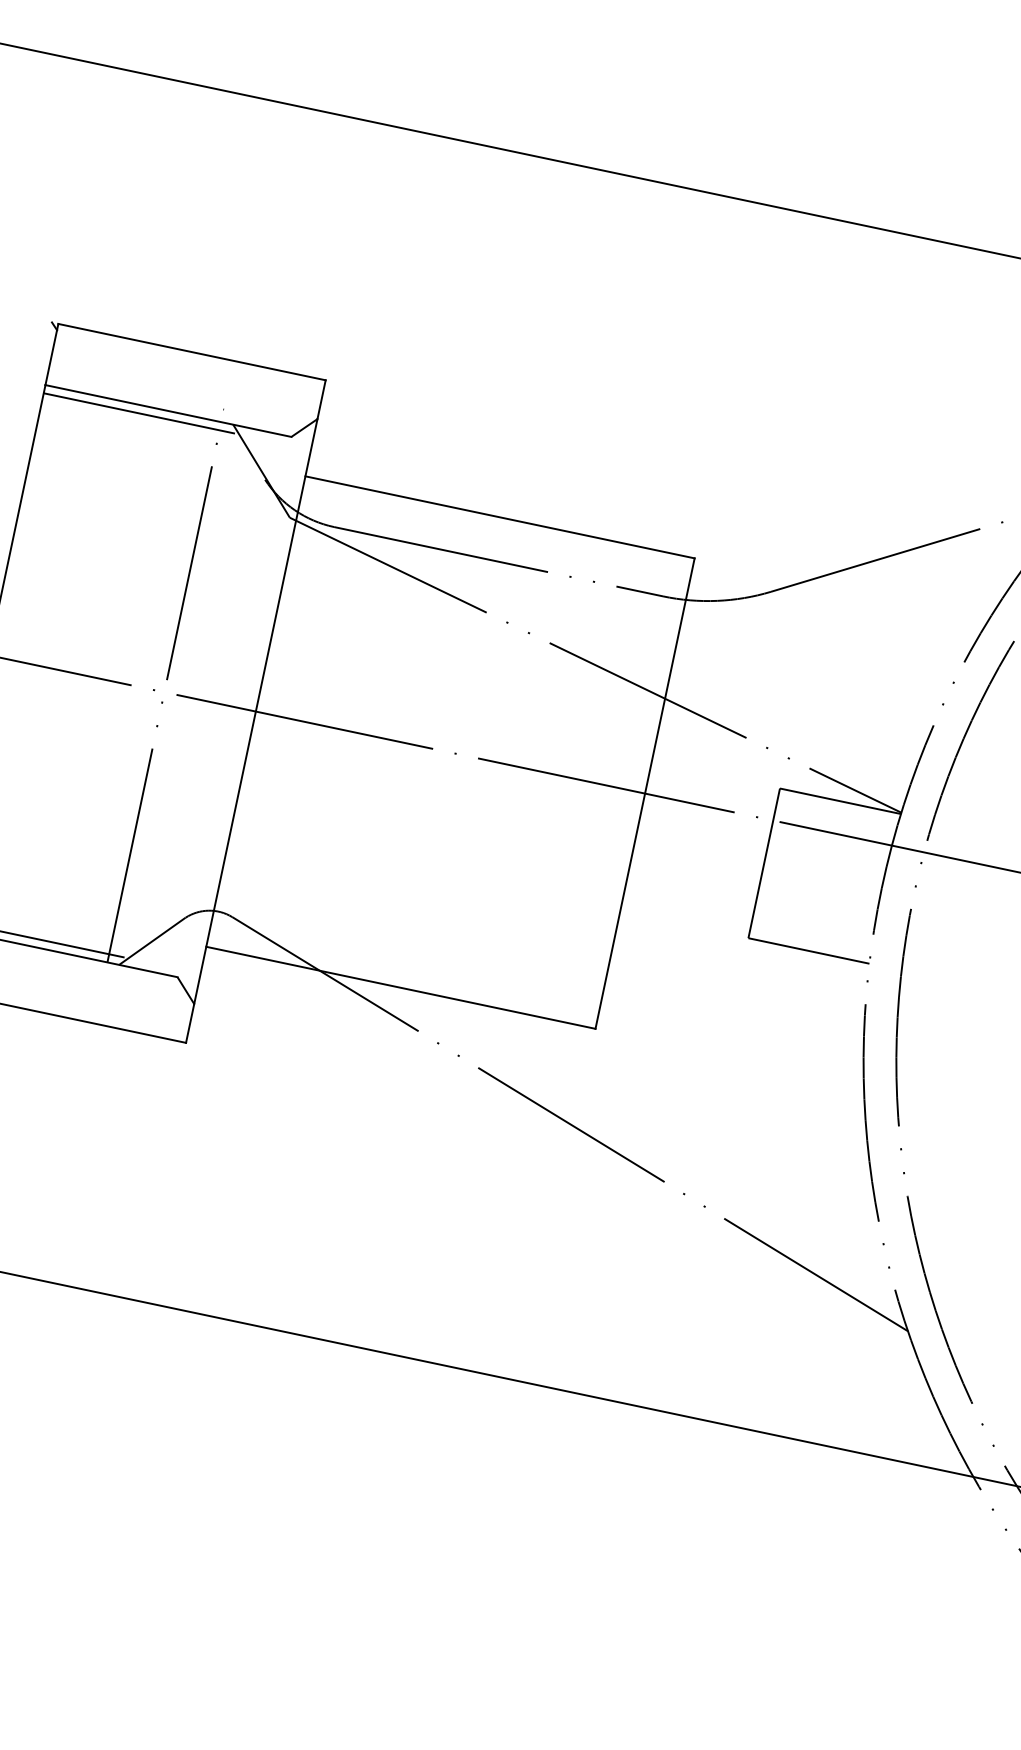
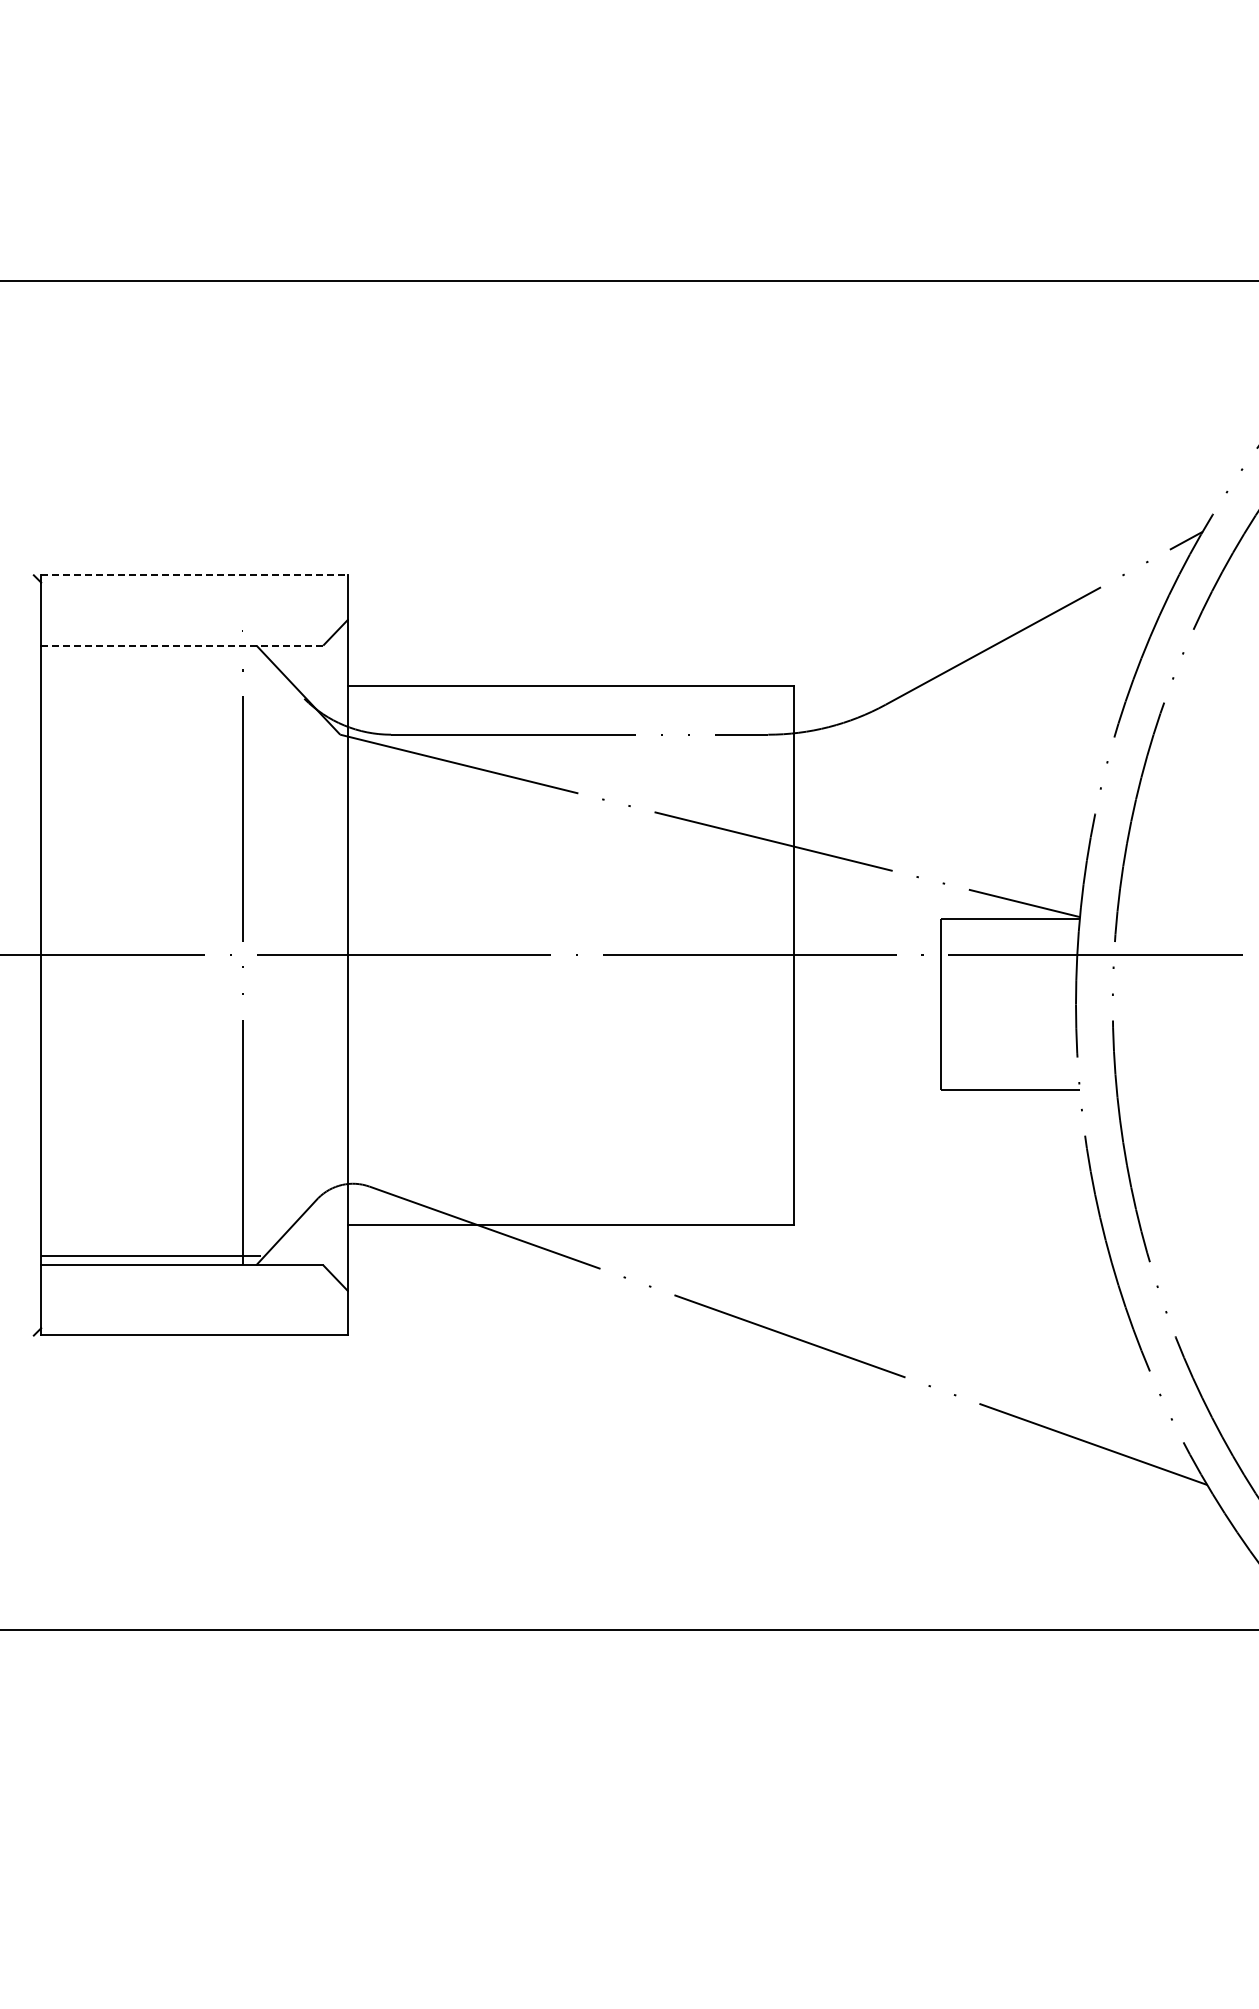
line: (192, 352) -> (195, 575), solid -> dashed
line: (168, 410) -> (182, 645), solid -> dashed
line: (138, 413) -> (150, 655), removed

